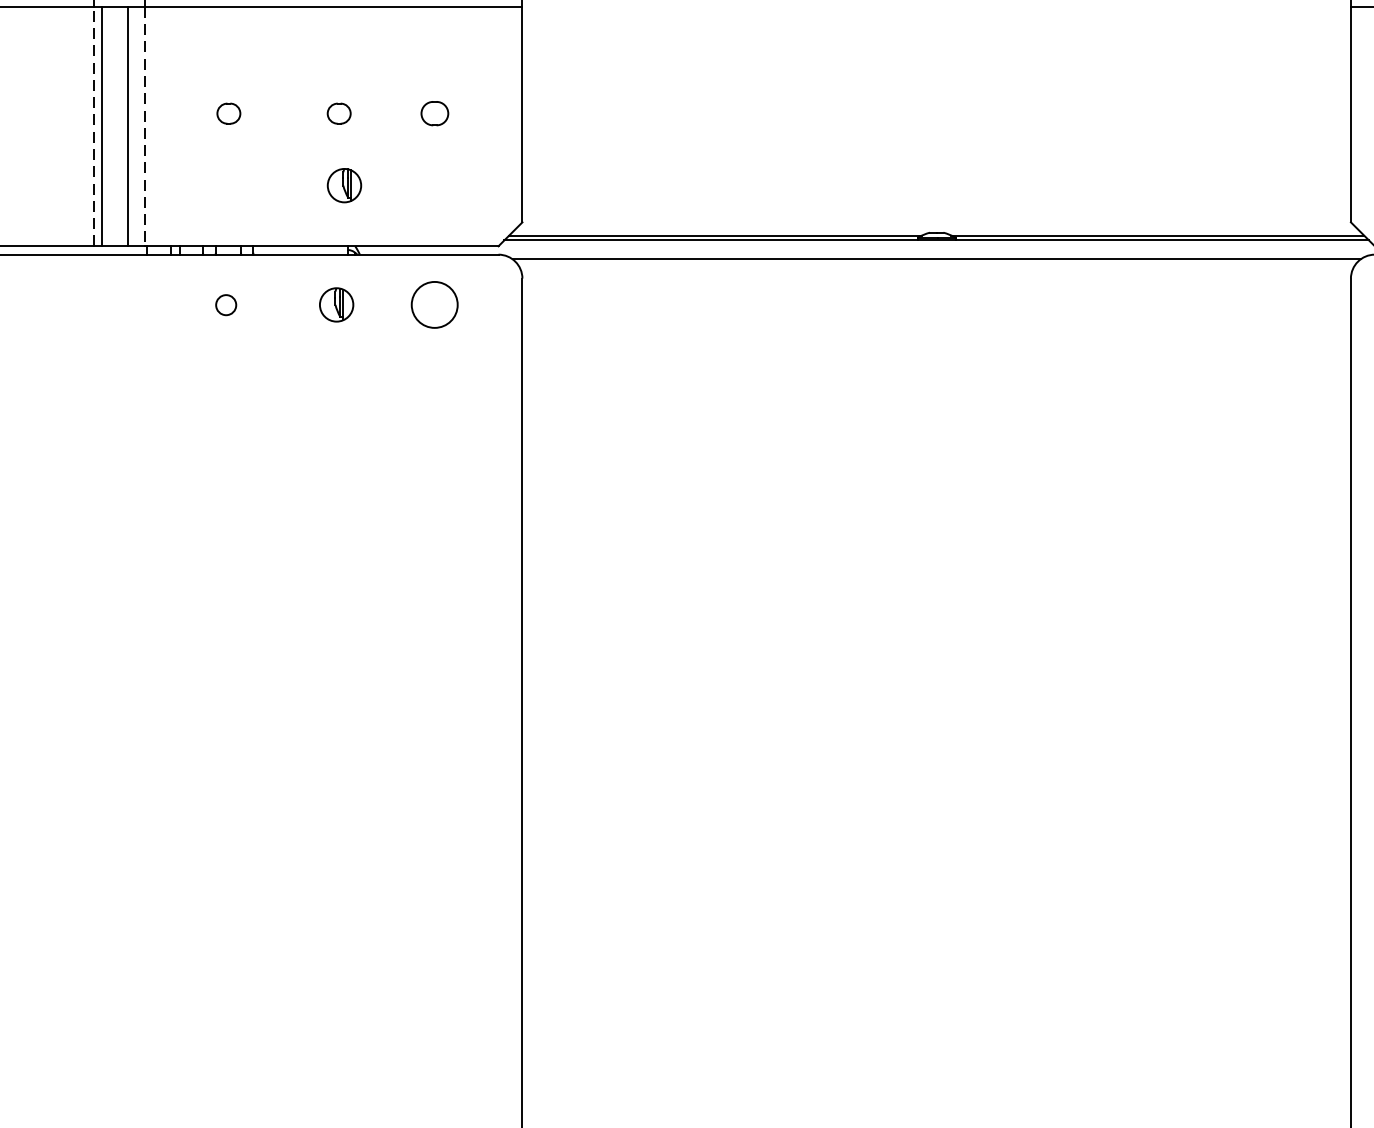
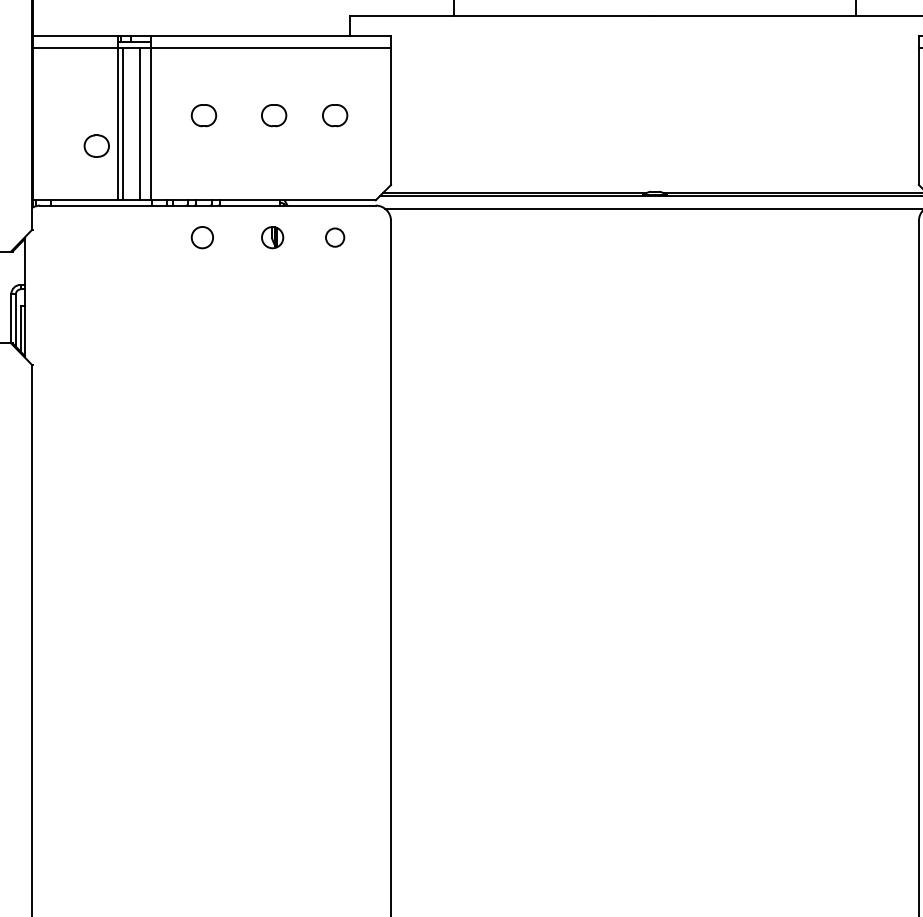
part: (228, 113) -> (203, 115), size x1.67
part: (339, 113) -> (274, 115), size x1.67
part: (435, 113) -> (335, 115), size x1.43
line: (94, 125) -> (118, 123), dashed -> solid
line: (144, 127) -> (150, 124), dashed -> solid
part: (60, 160) -> (96, 145), added
part: (344, 185) -> (277, 161), removed
circle: (224, 304) -> (201, 237), size x1.67
circle: (435, 304) -> (335, 237), size x0.62

